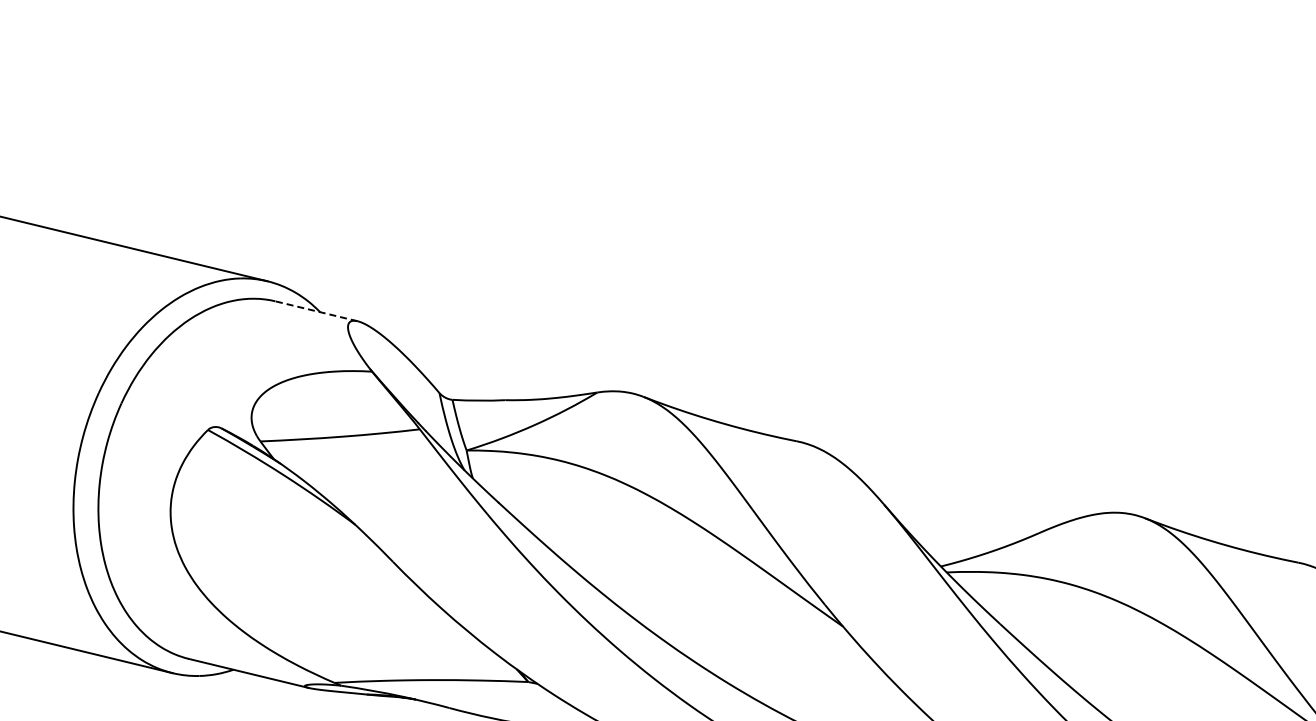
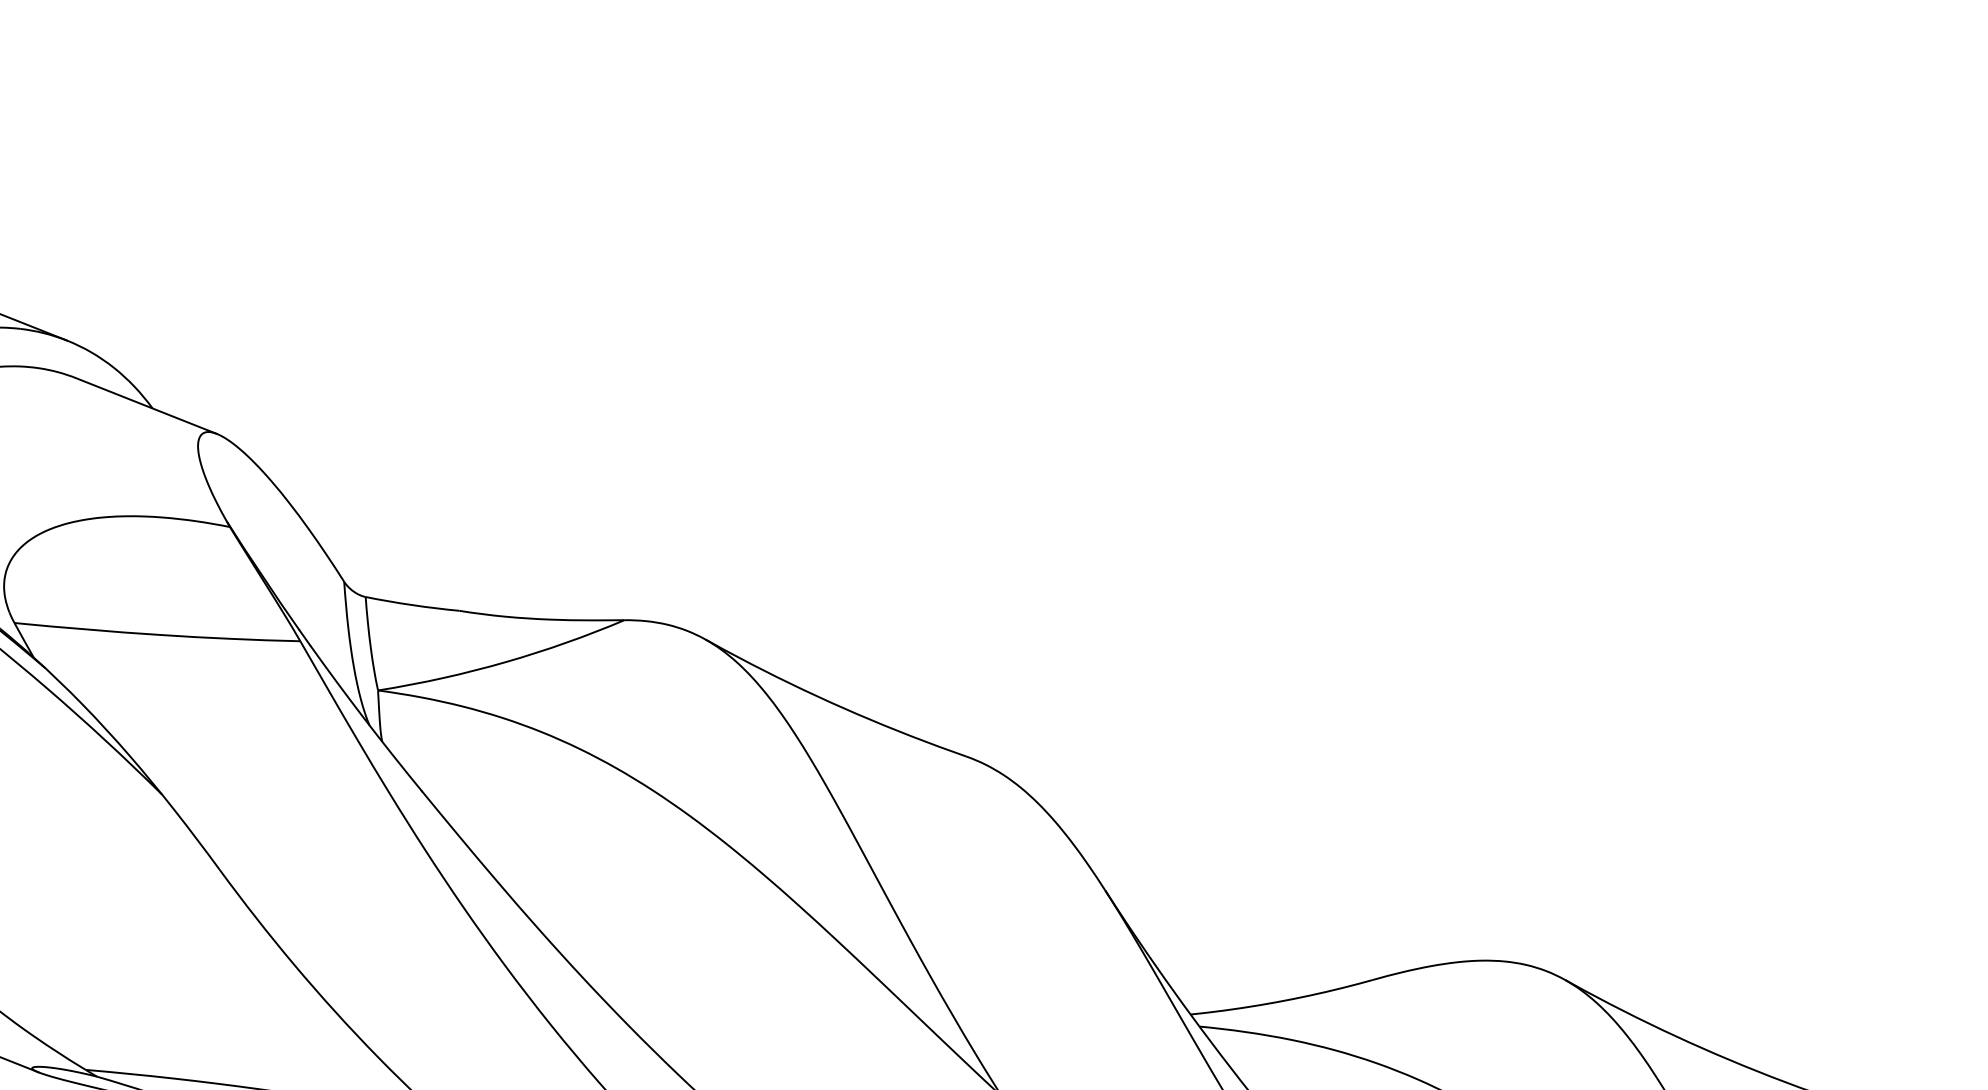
line: (316, 311) -> (146, 406), dashed -> solid

